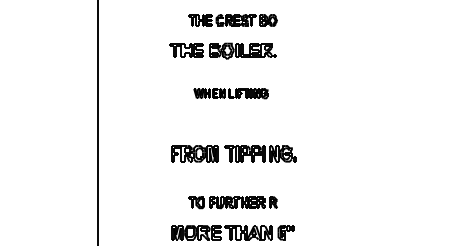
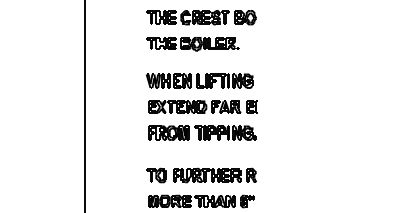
part: (232, 20) -> (201, 17), size x1.43
part: (230, 92) -> (199, 80), size x1.67
part: (234, 123) -> (202, 106), added
part: (232, 202) -> (201, 175), size x1.43

